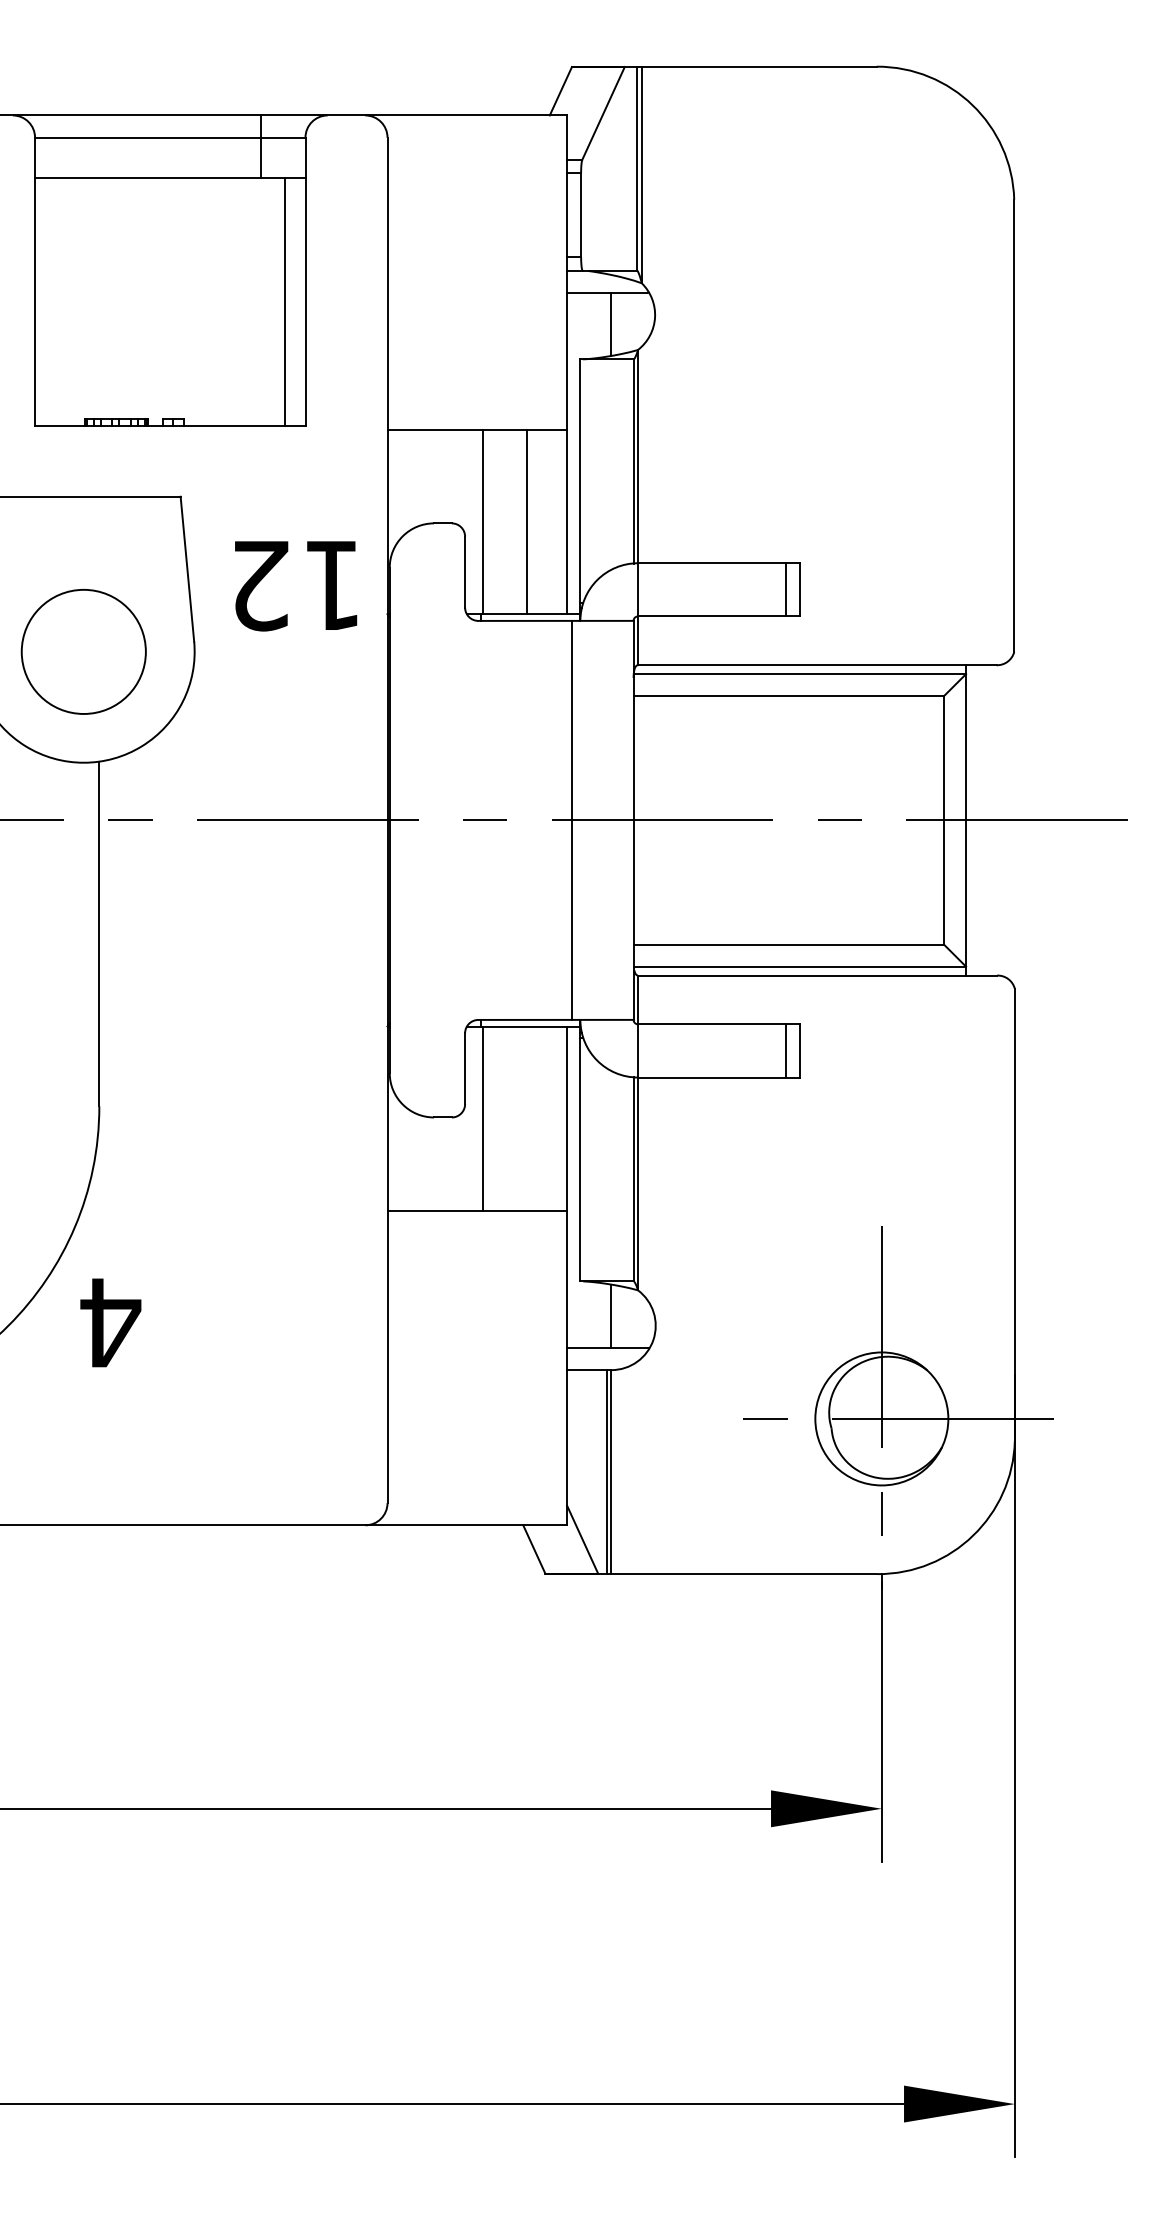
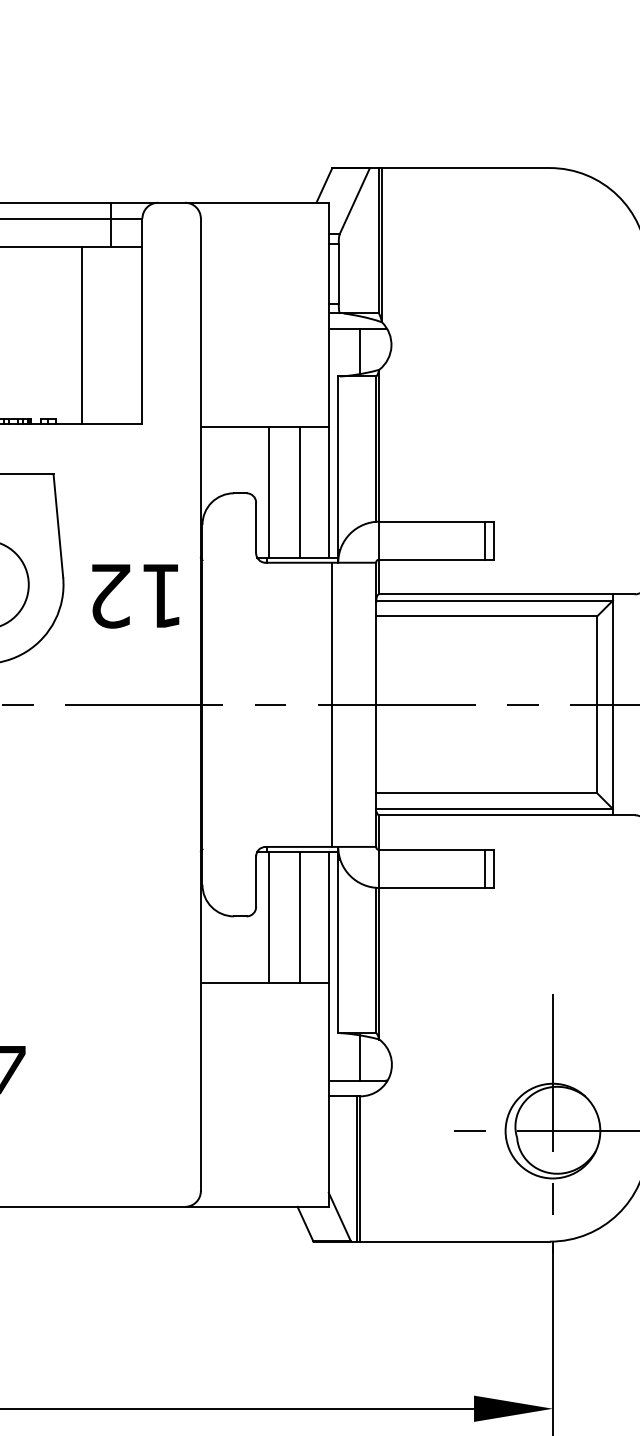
line: (284, 301) -> (81, 335), moved
text: (296, 586) -> (136, 596), moved
line: (527, 1118) -> (300, 917), added

